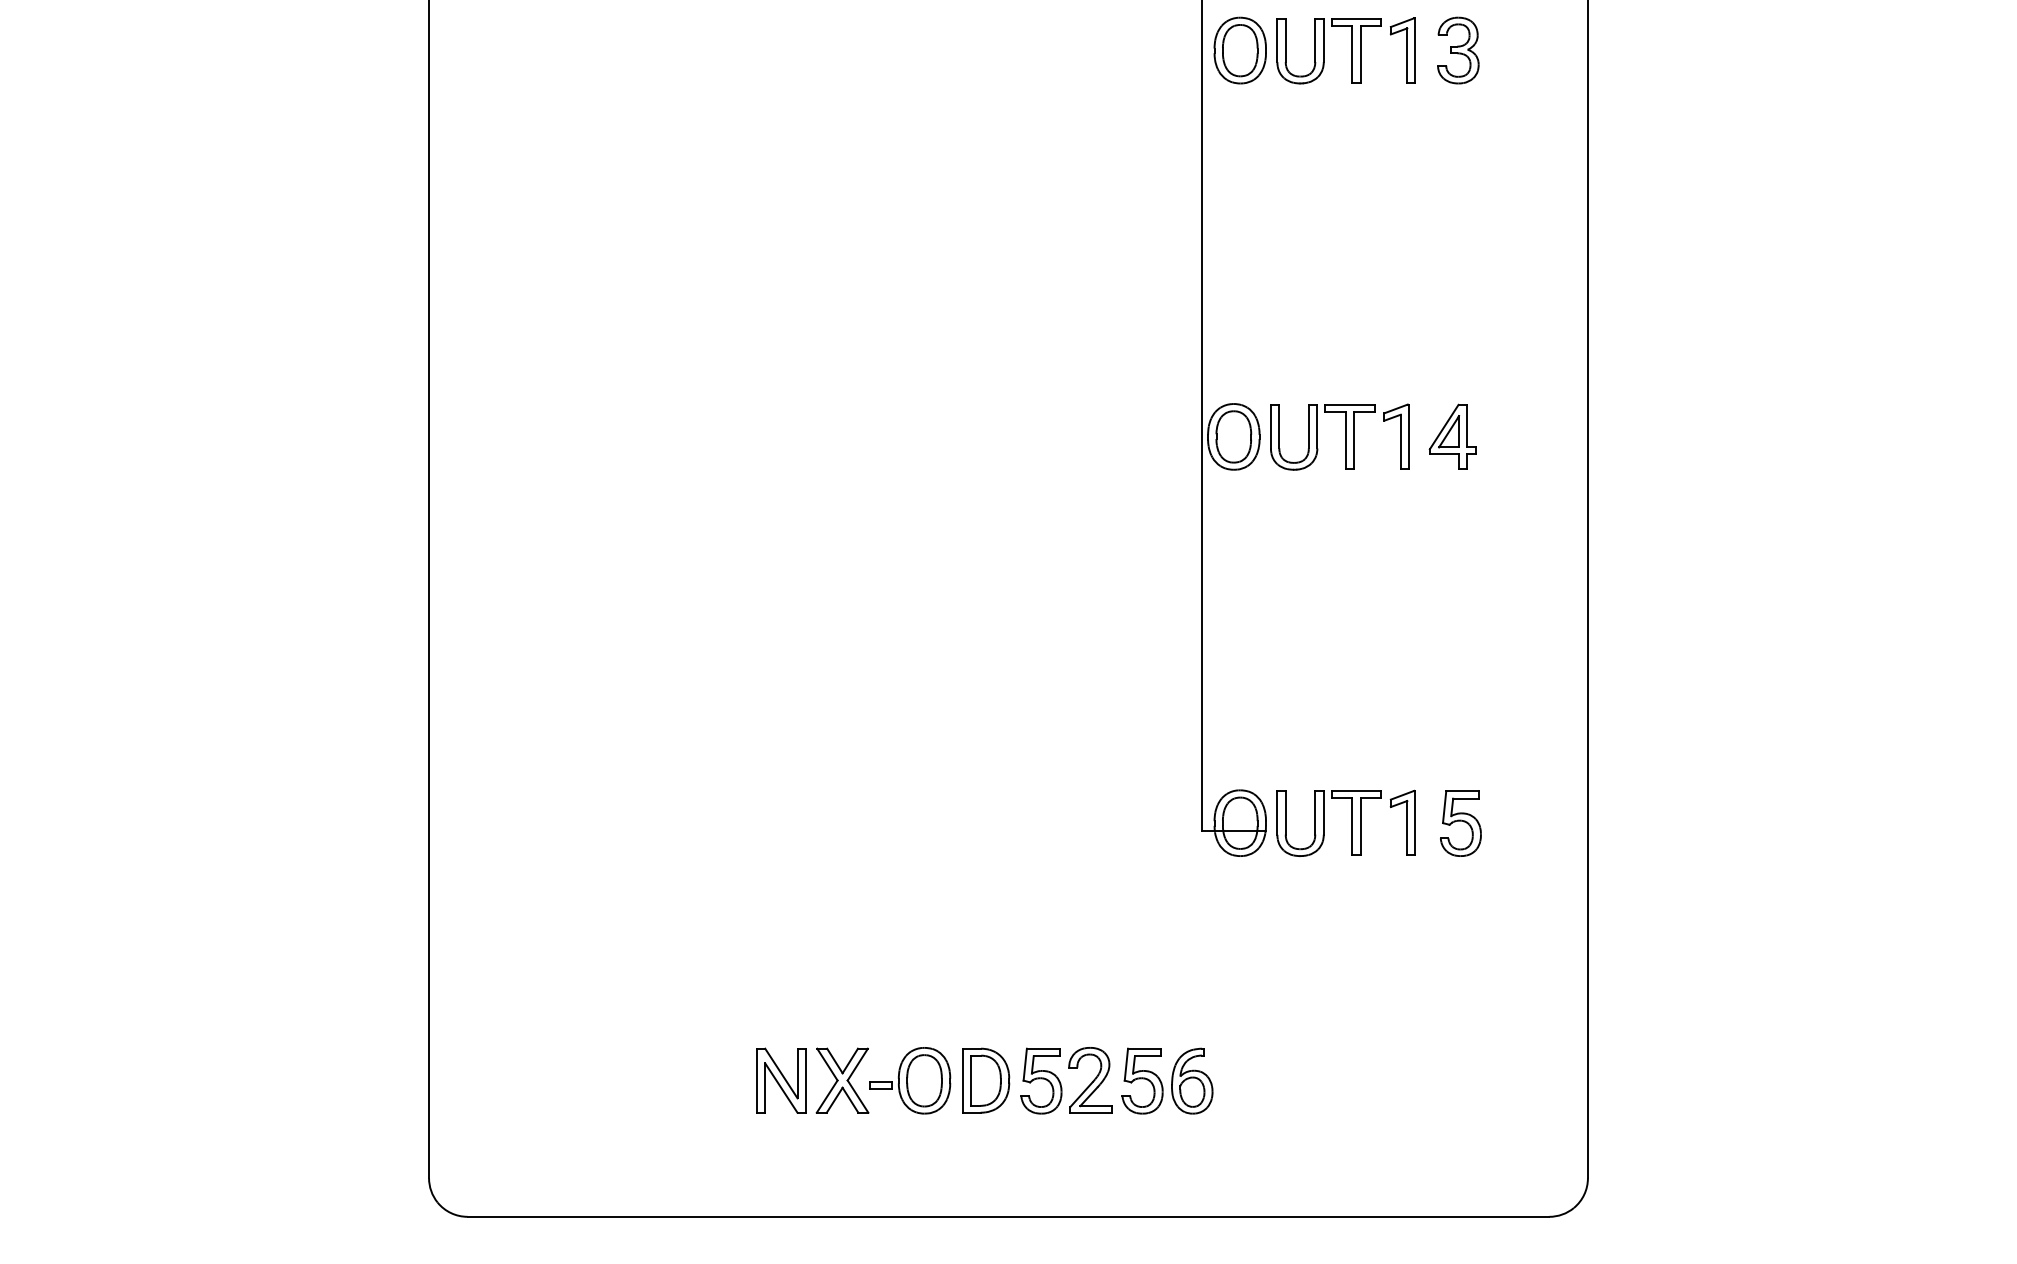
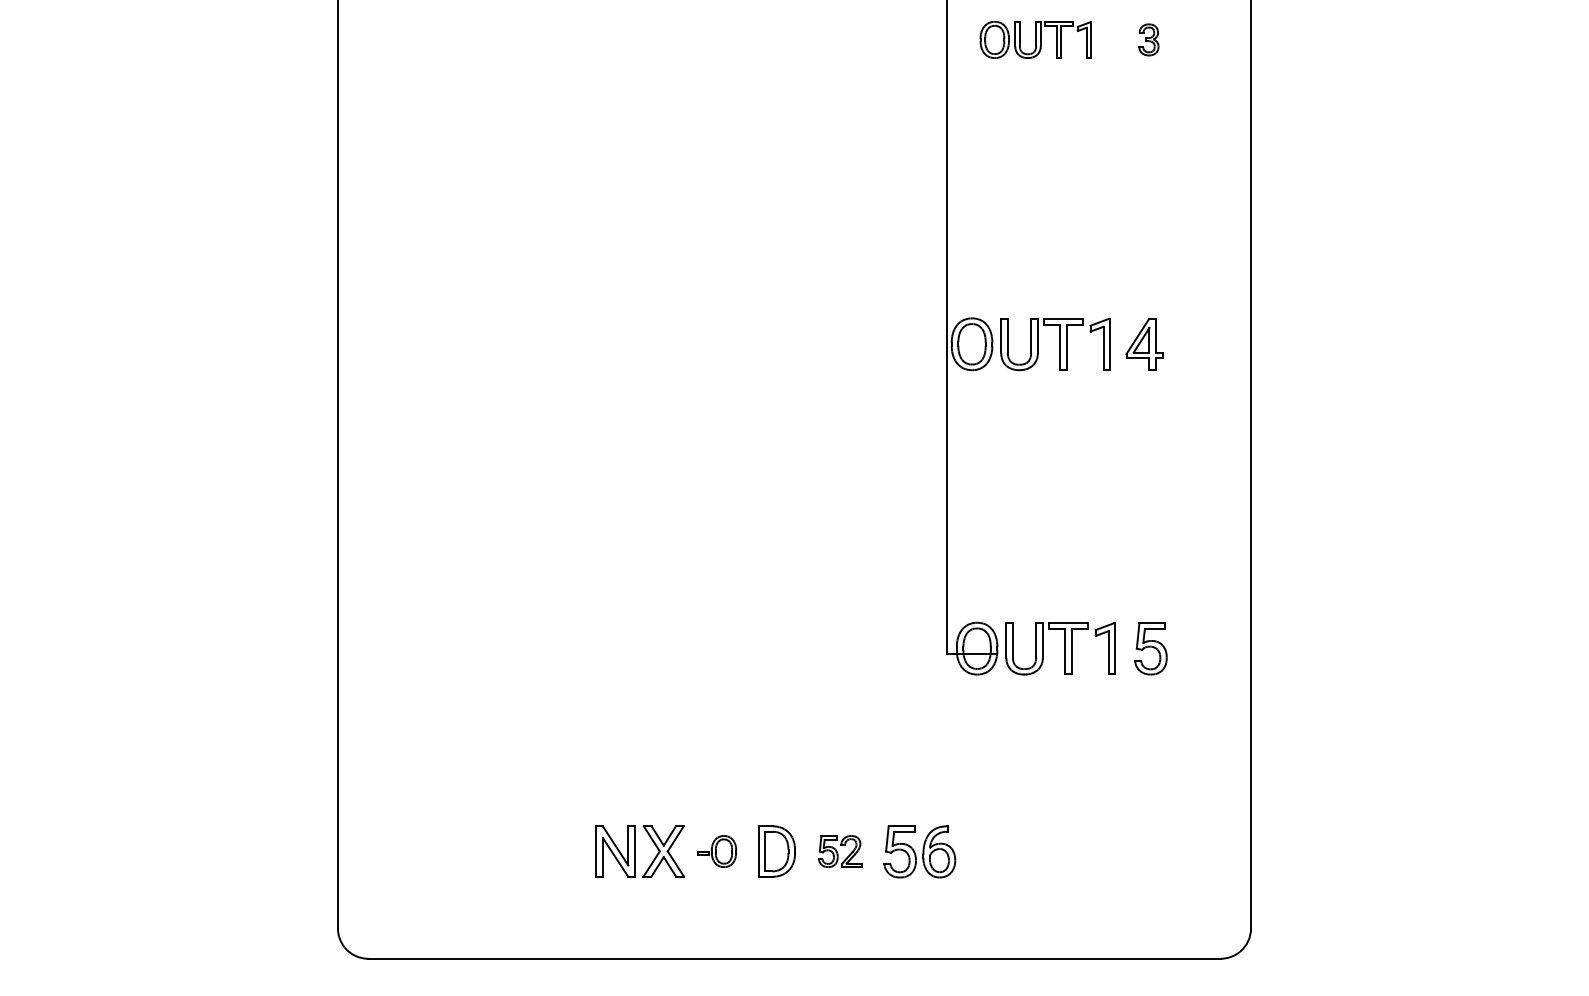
part: (1314, 50) -> (1035, 39), size x0.7
part: (1457, 50) -> (1148, 39), size x0.6
part: (910, 1080) -> (717, 851), size x0.6
part: (1065, 1080) -> (839, 851), size x0.6

